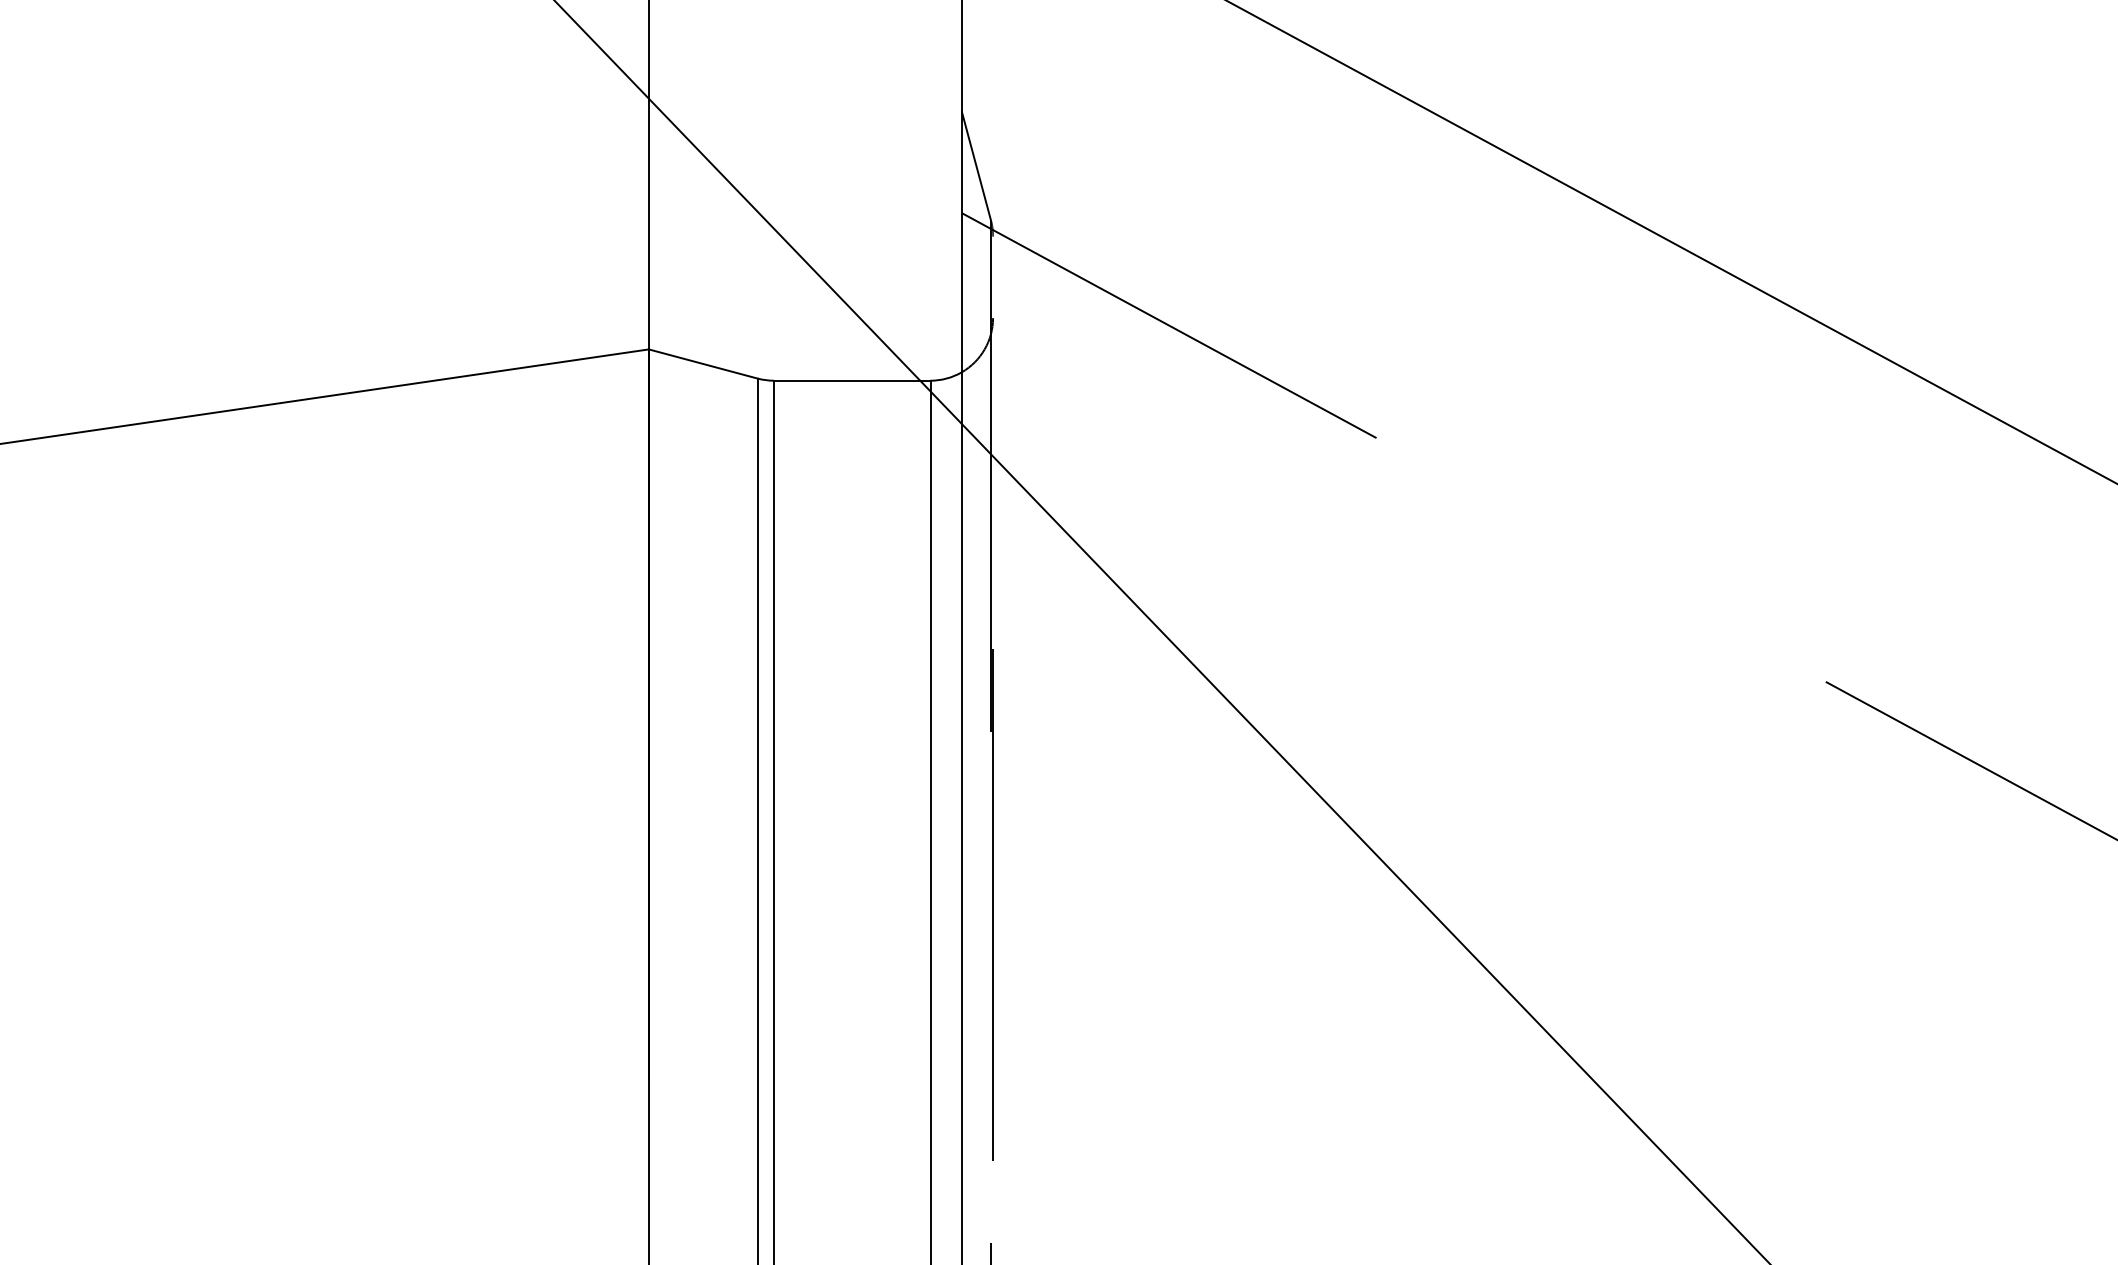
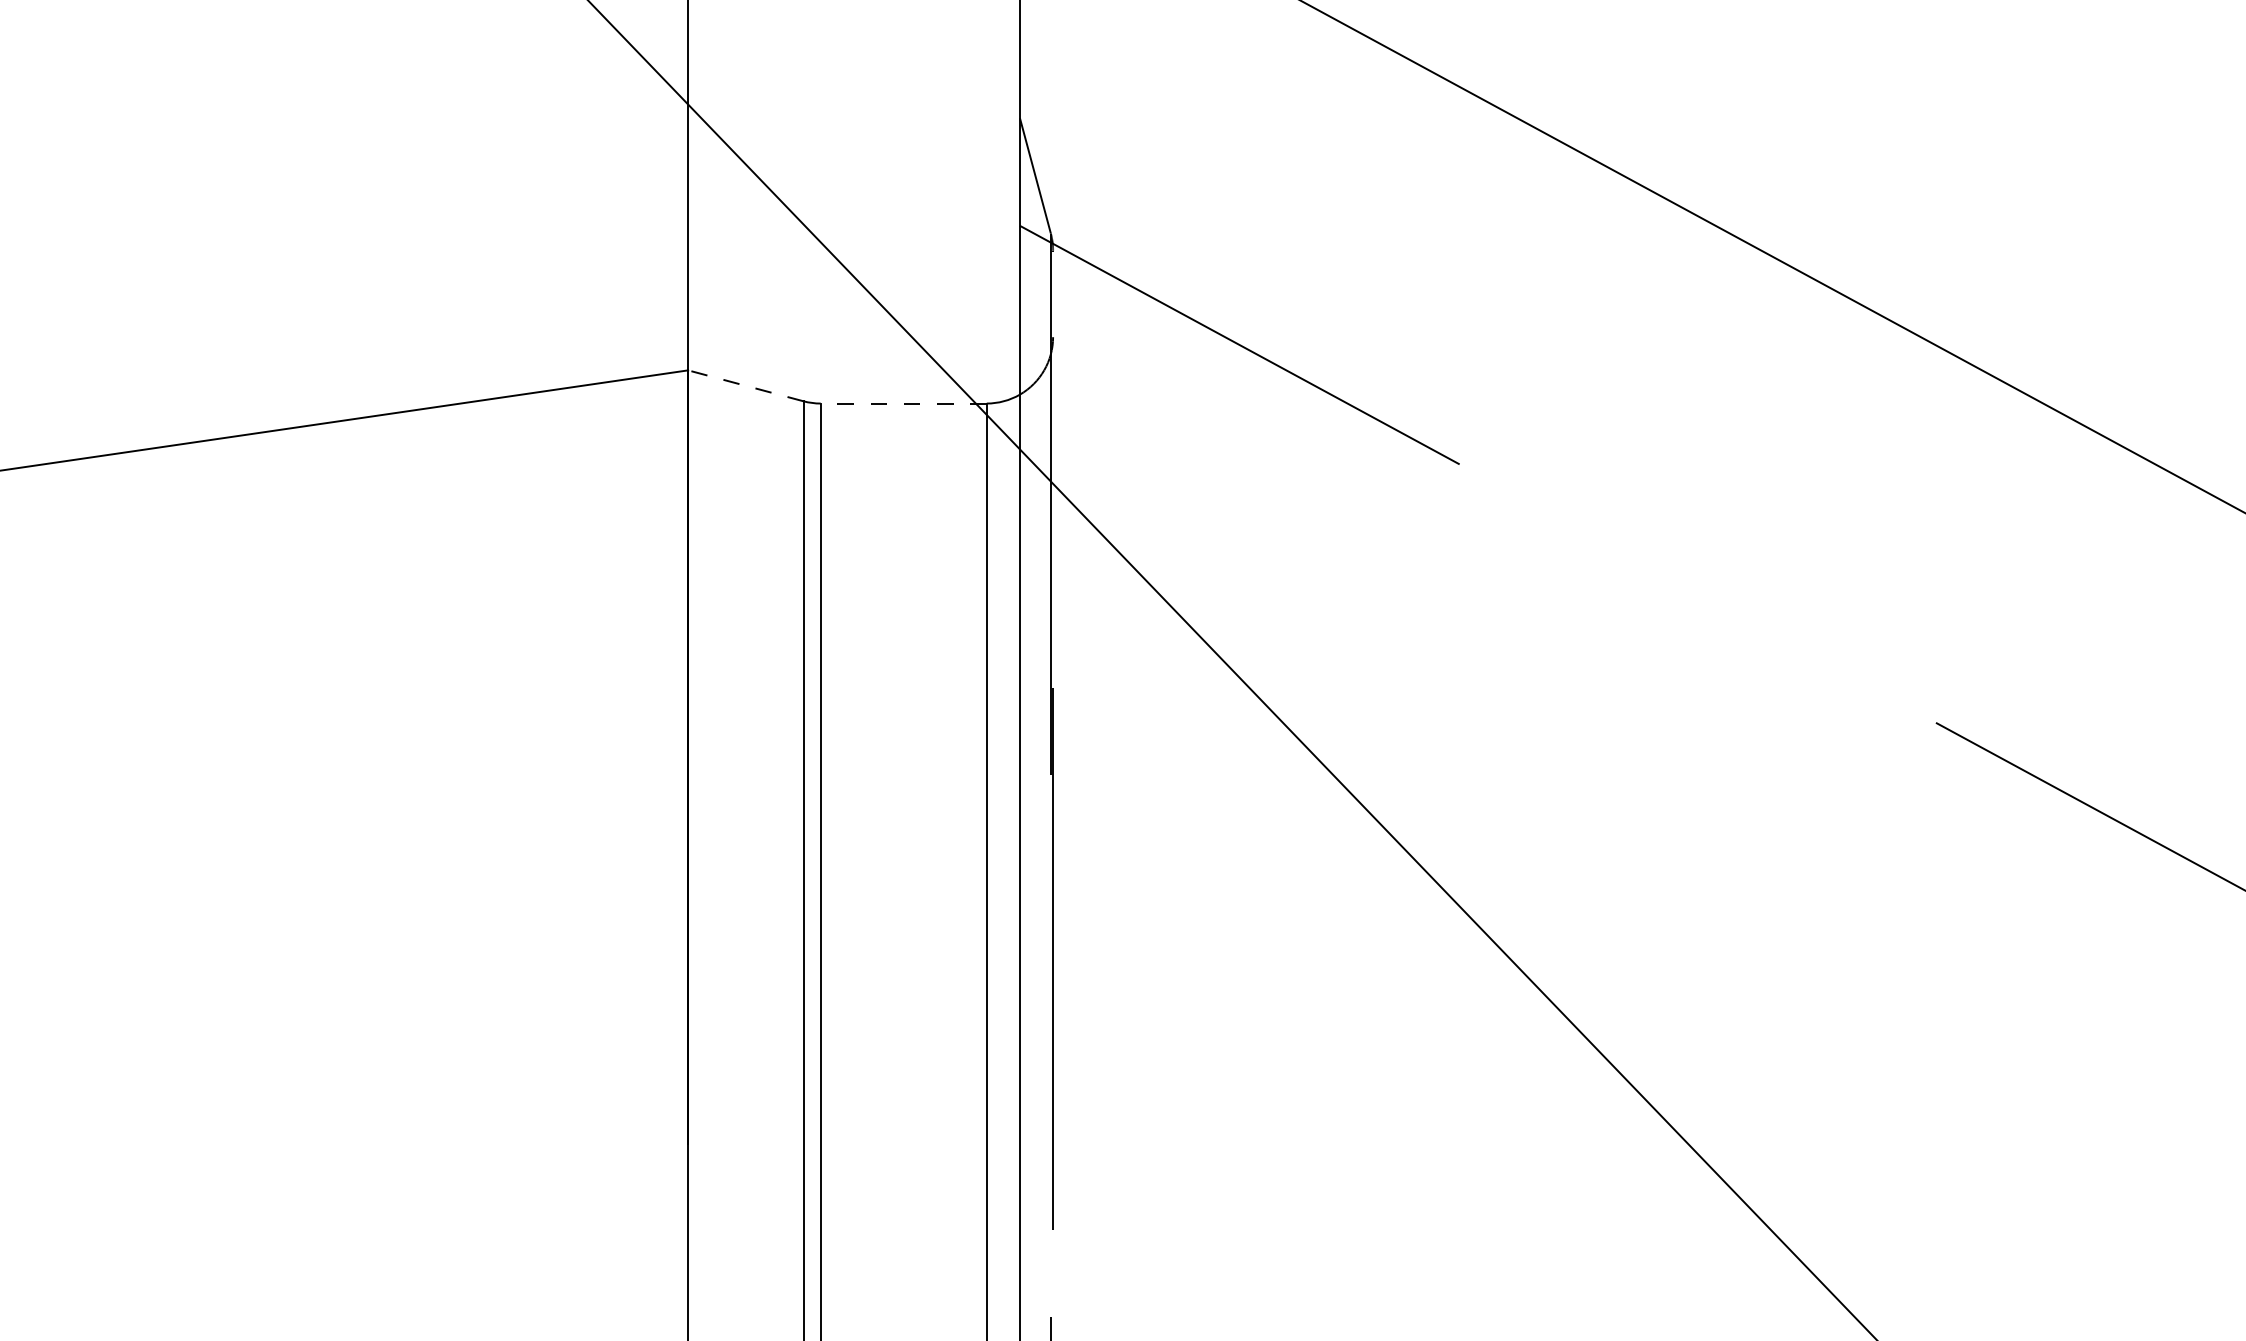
line: (702, 363) -> (745, 385), solid -> dashed
line: (851, 380) -> (903, 403), solid -> dashed

